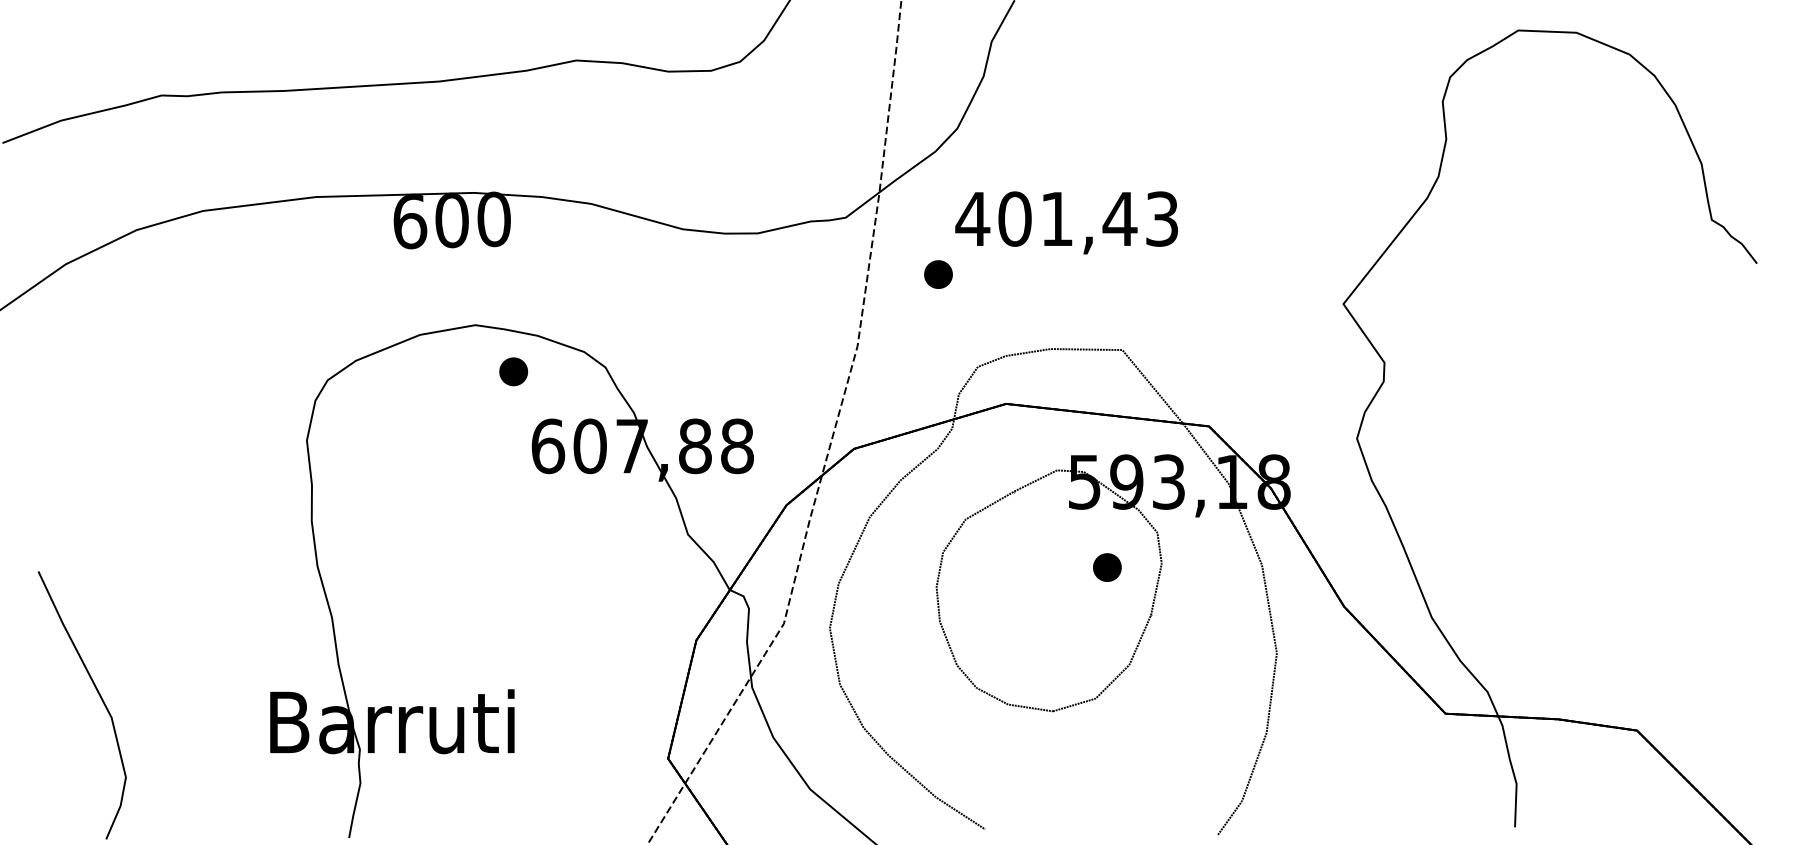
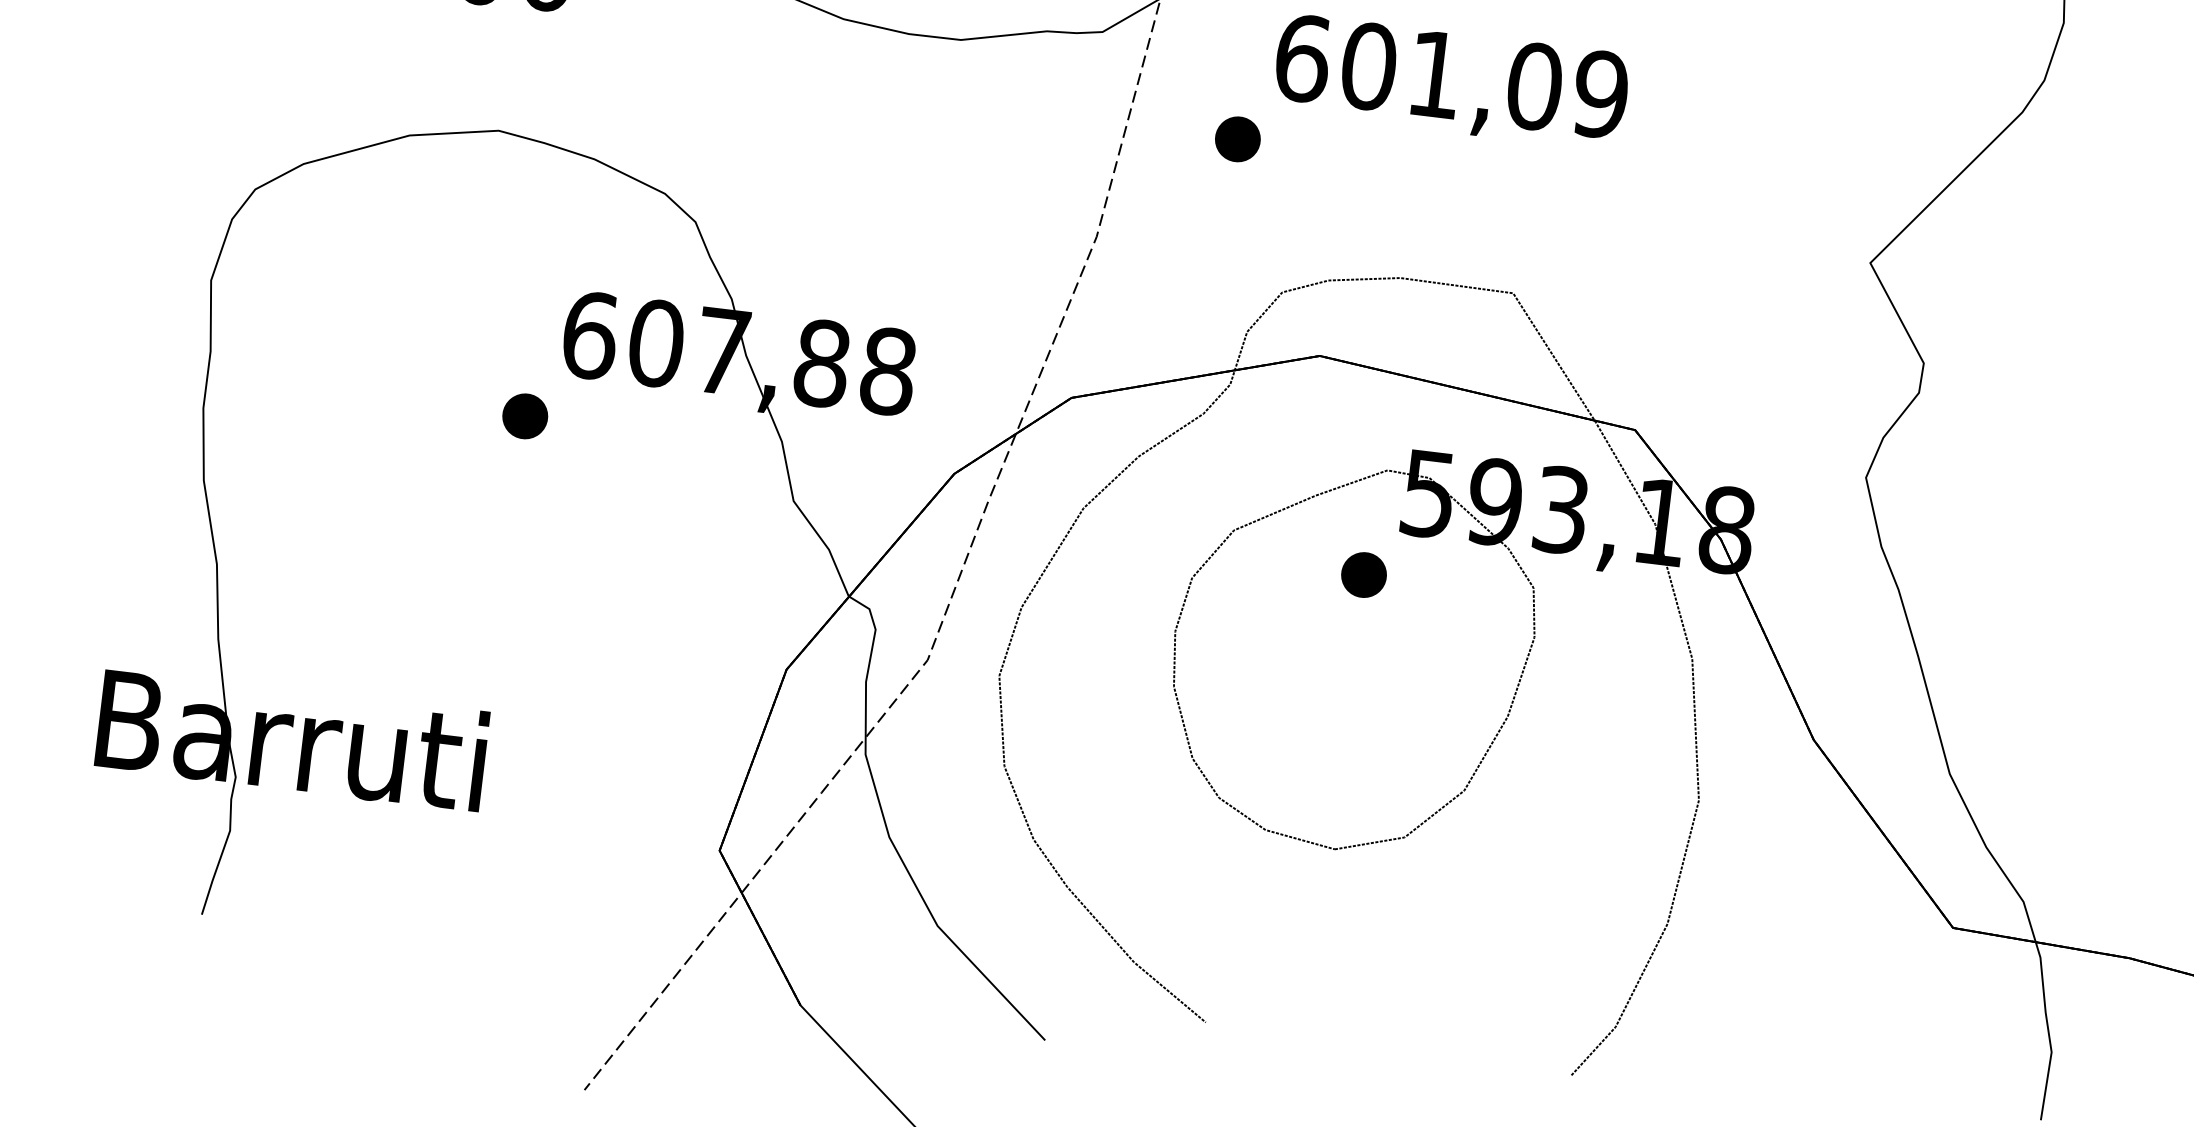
text: (1066, 218) -> (1450, 75), 401,43 -> 601,09
part: (513, 371) -> (524, 415), moved
part: (1107, 567) -> (1364, 574), moved

